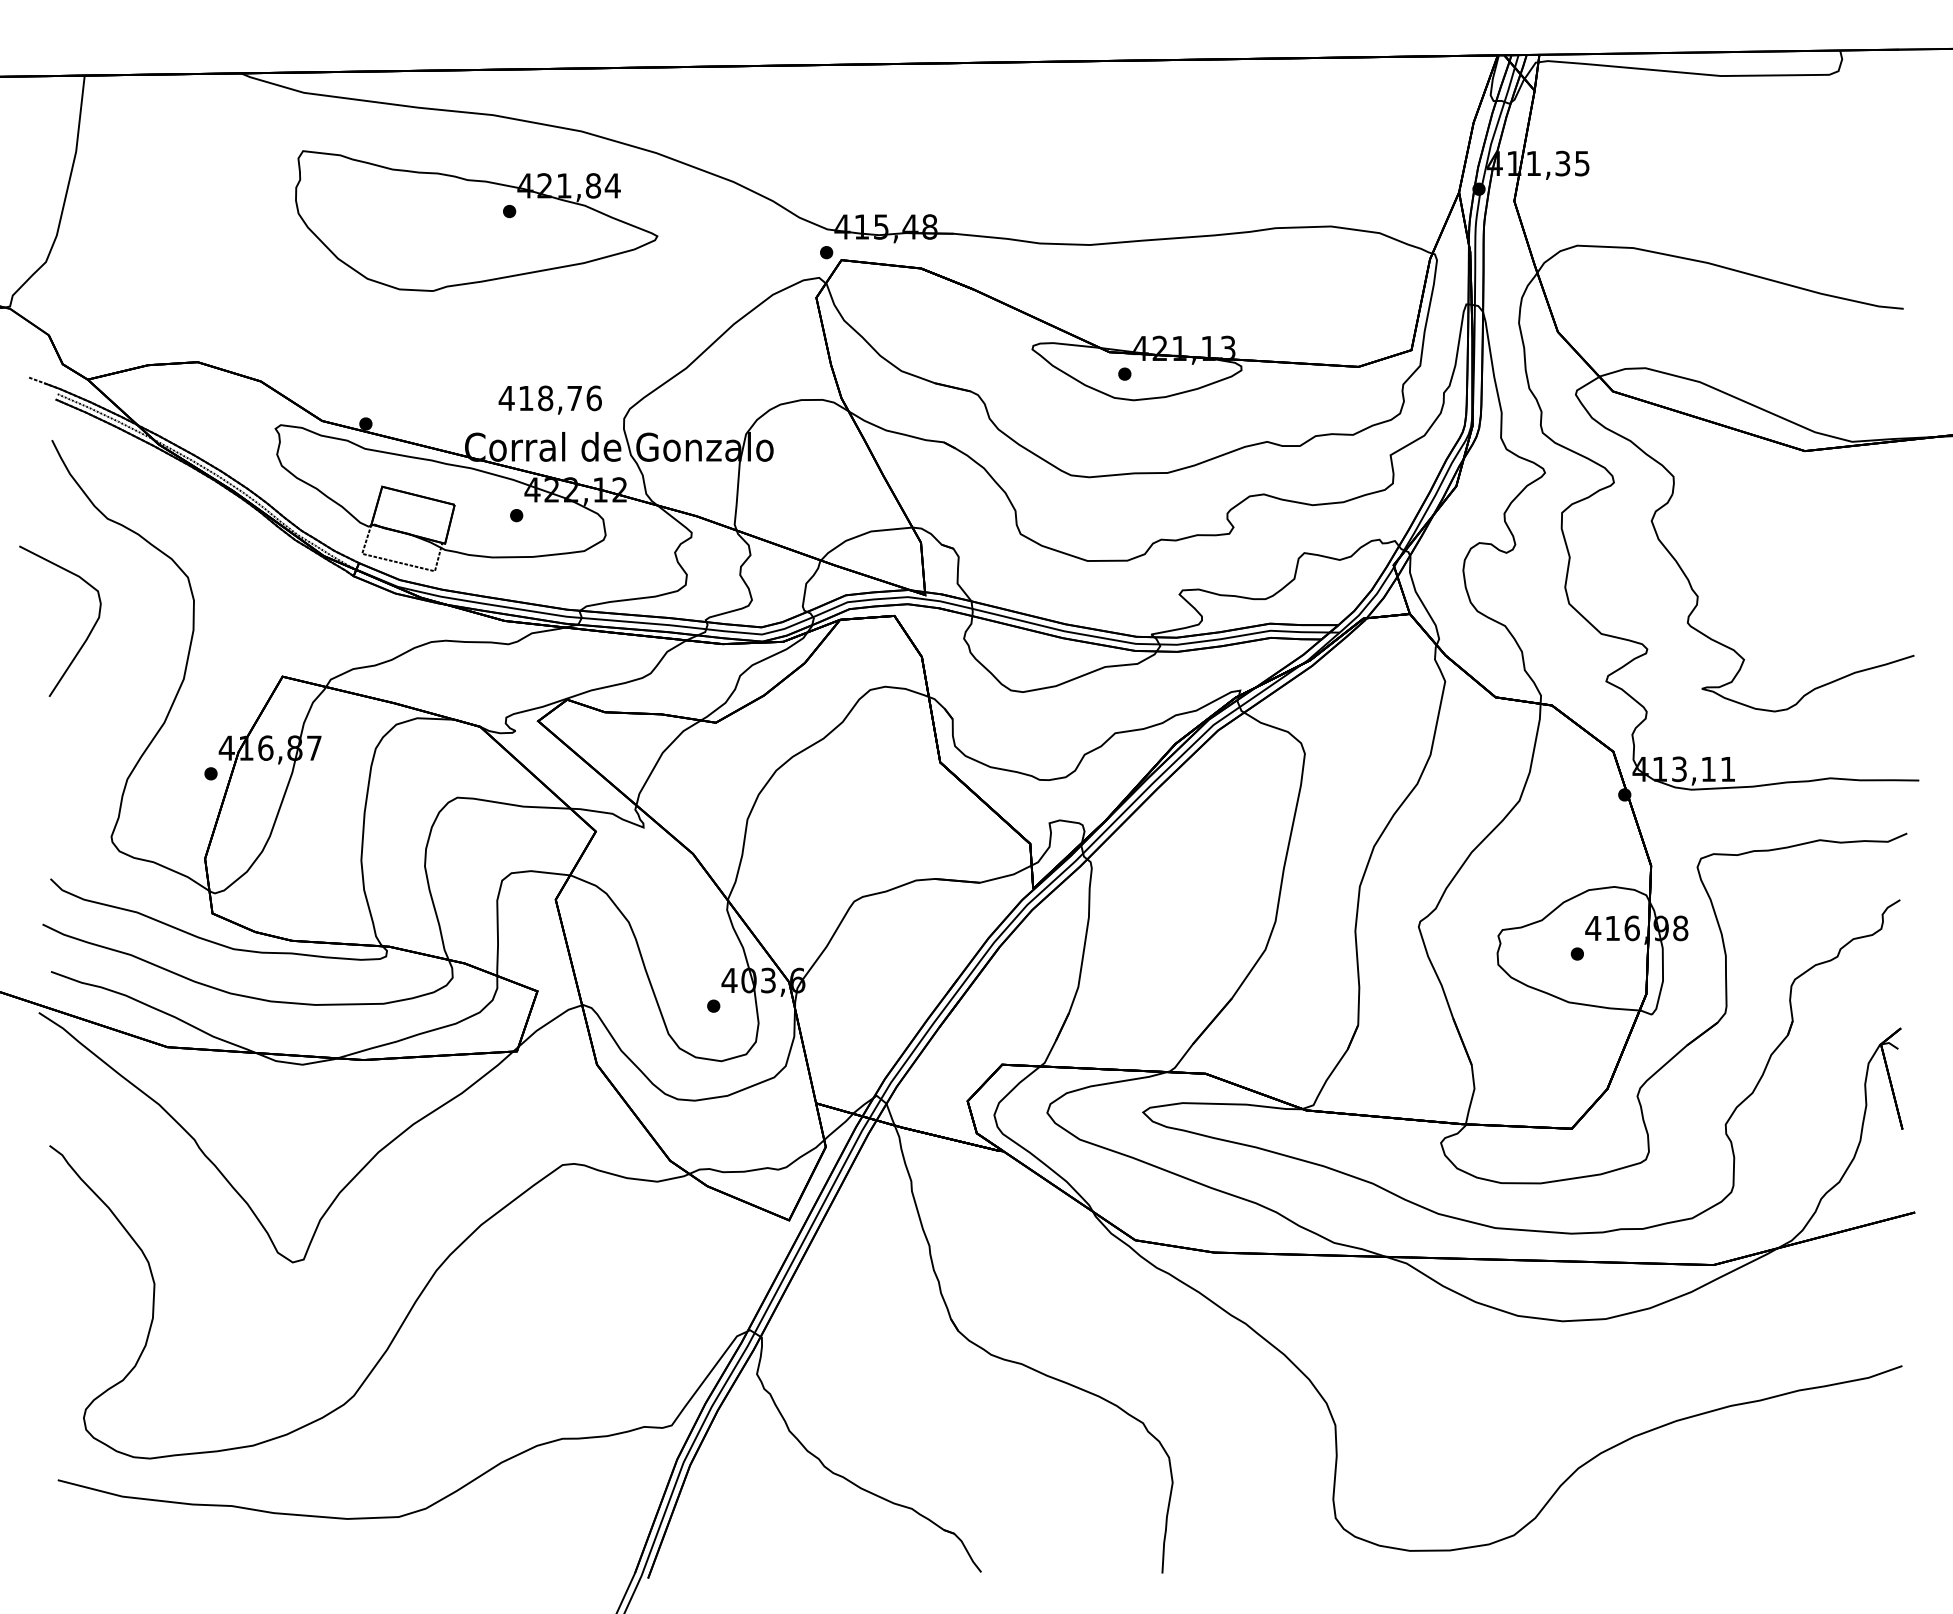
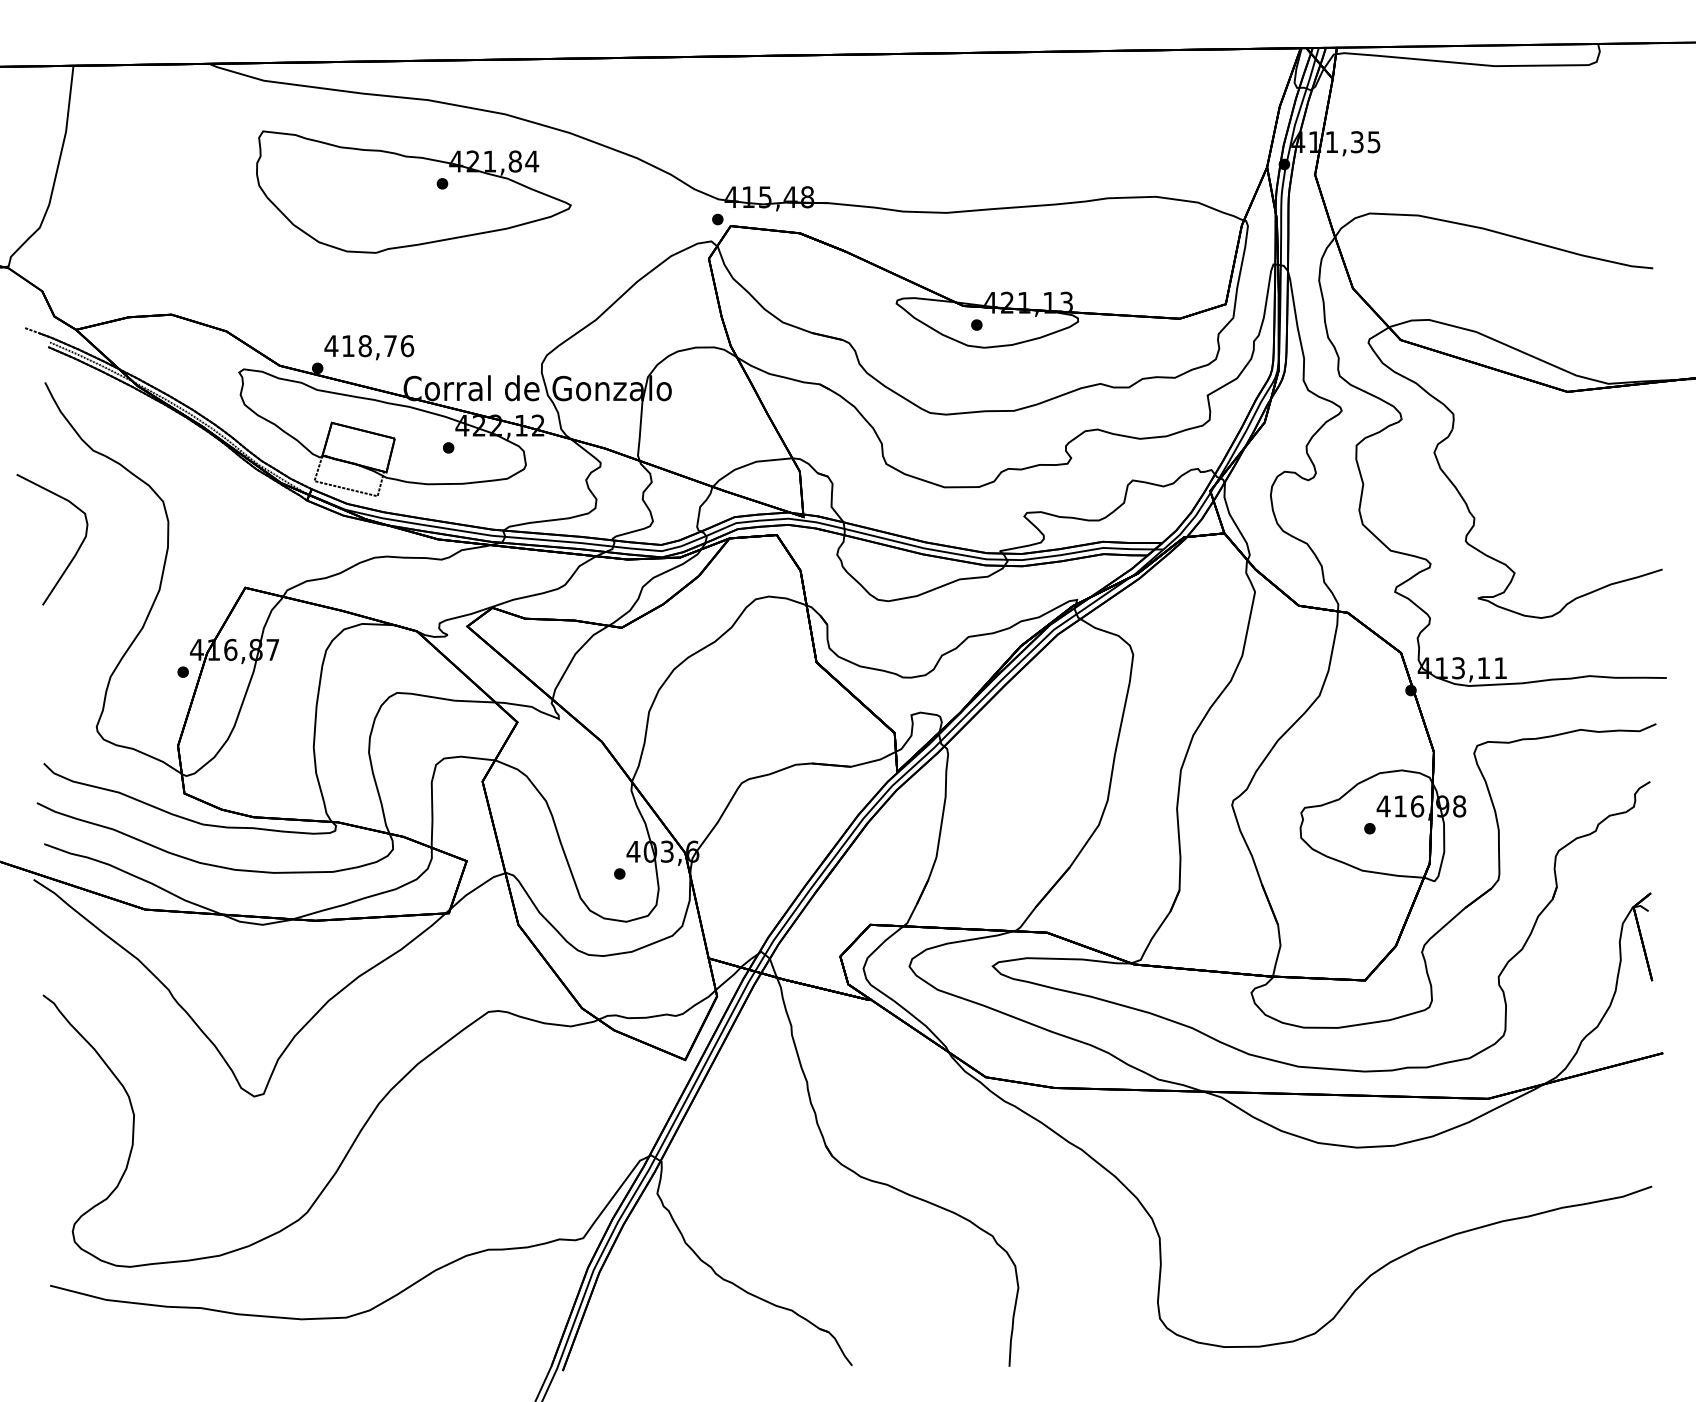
text: (549, 399) -> (368, 347), moved

